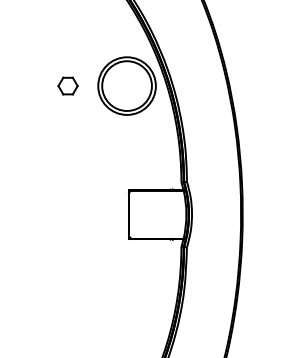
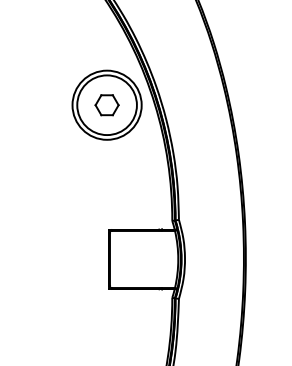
part: (67, 85) -> (106, 104), moved

